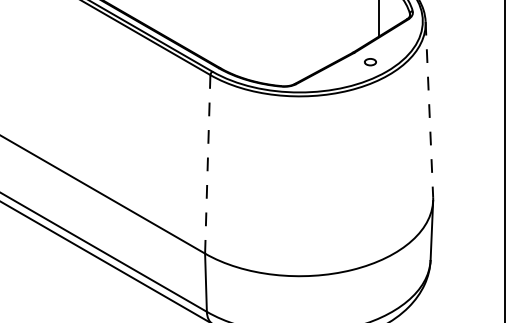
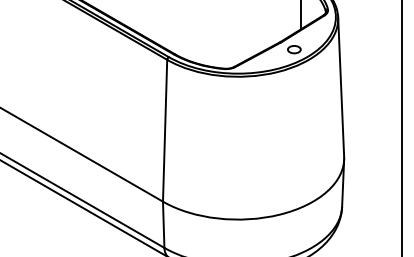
part: (370, 61) -> (294, 49), size x1.43
line: (429, 109) -> (341, 87), dashed -> solid
line: (207, 164) -> (164, 130), dashed -> solid

